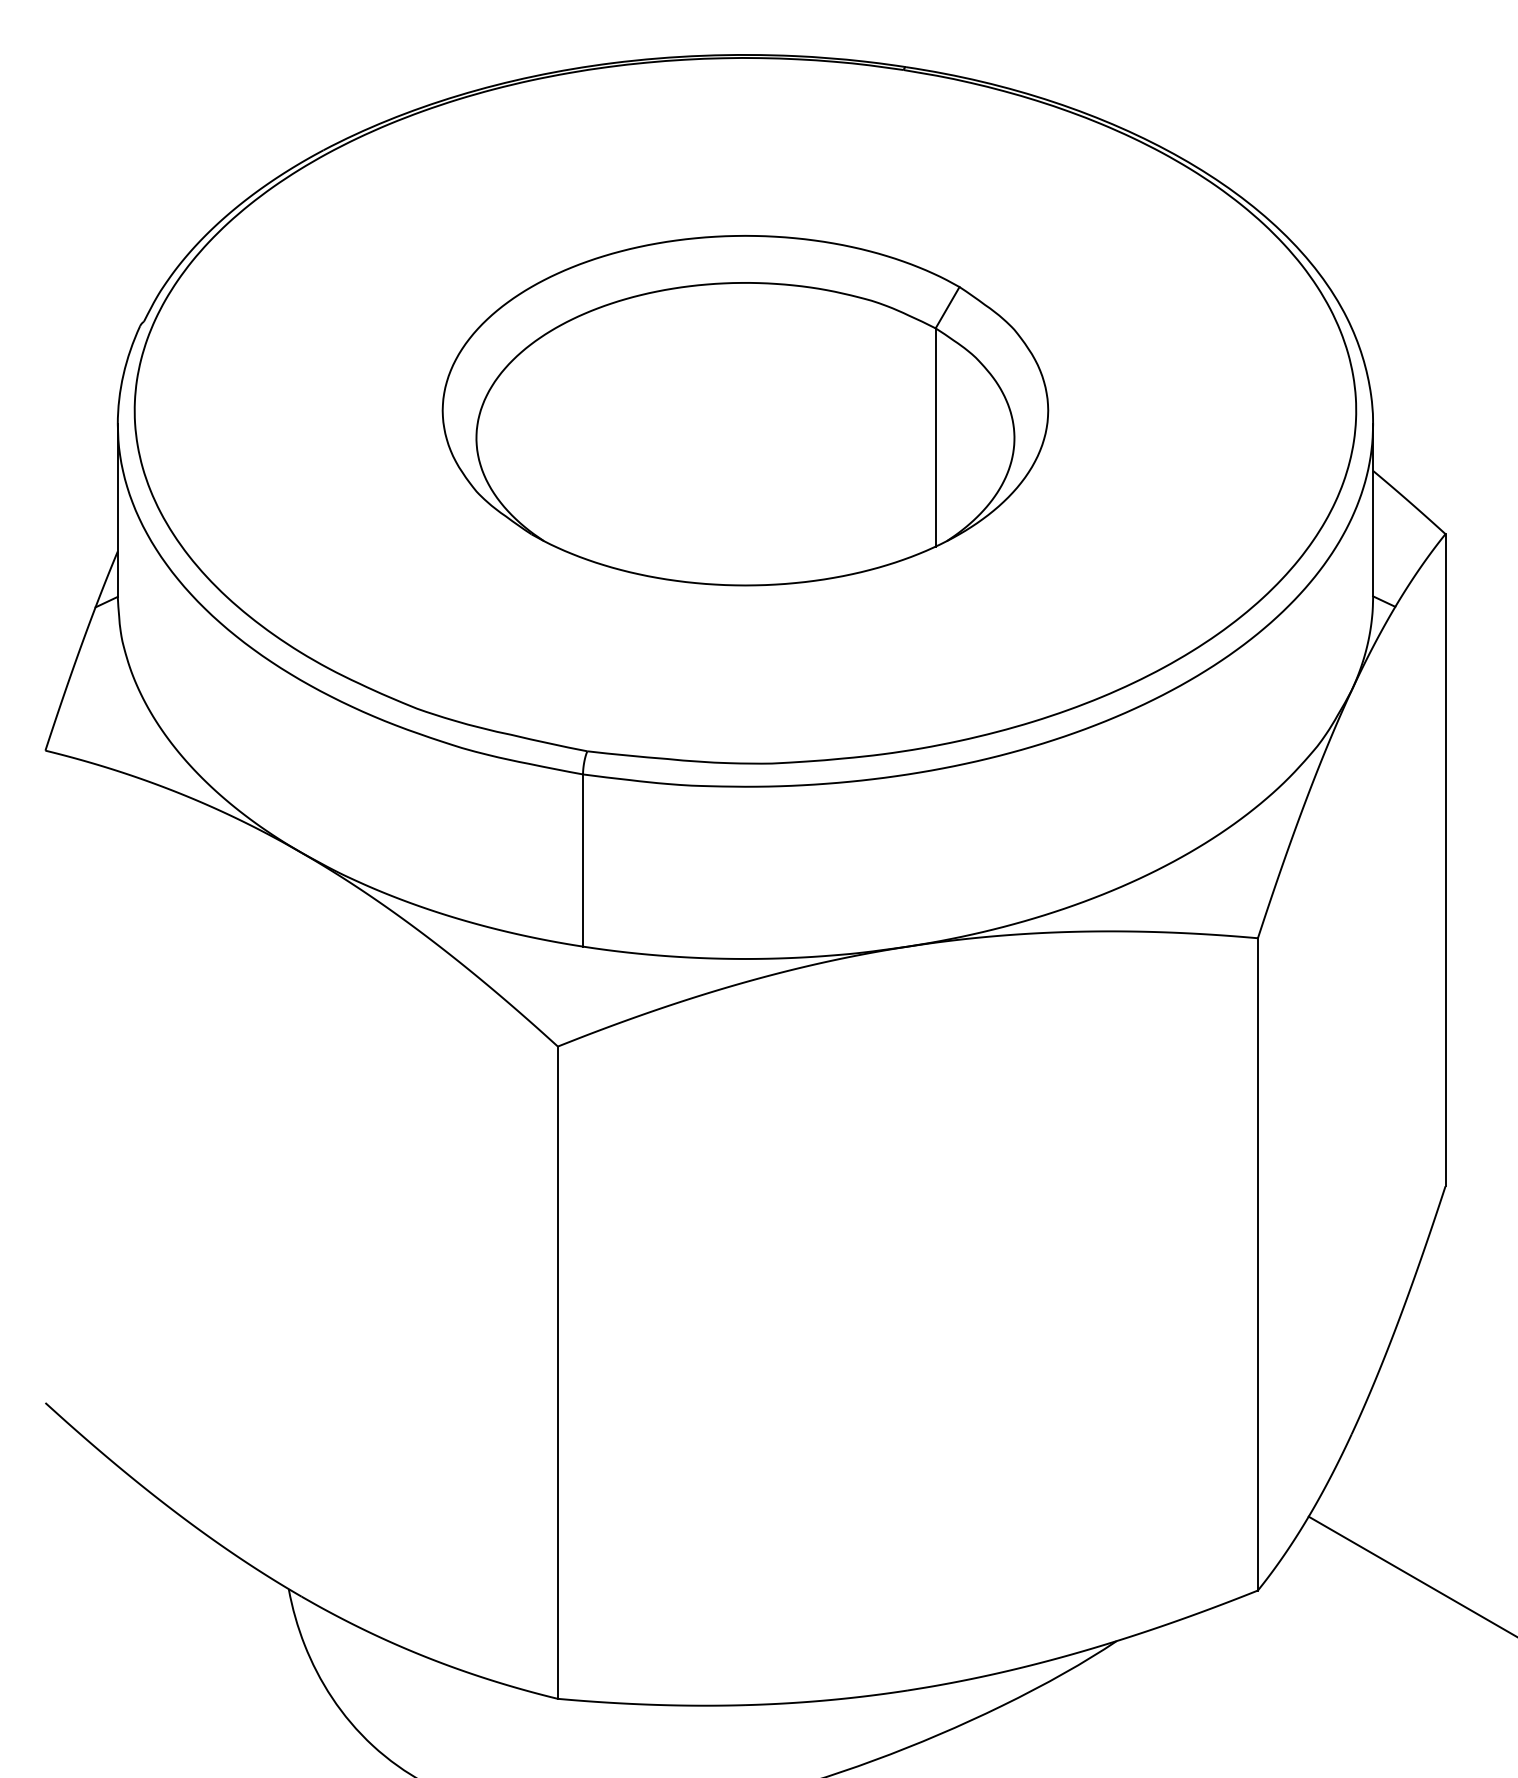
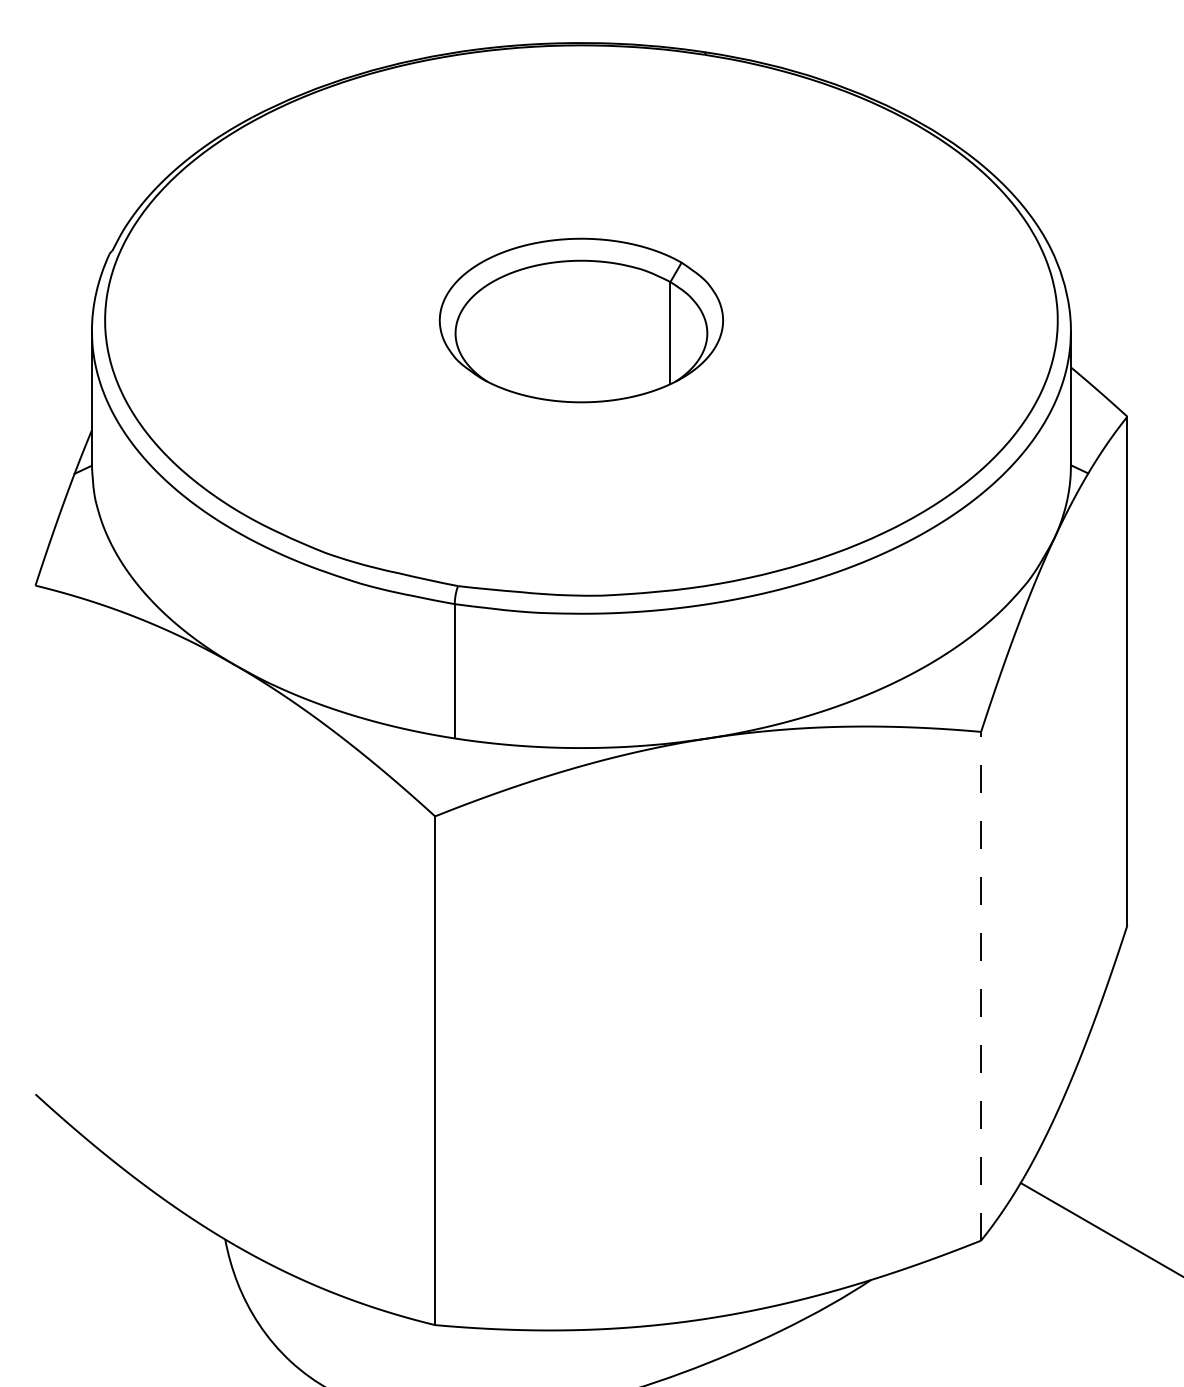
part: (745, 410) -> (581, 320), size x0.6
line: (1257, 1263) -> (980, 985), solid -> dashed

